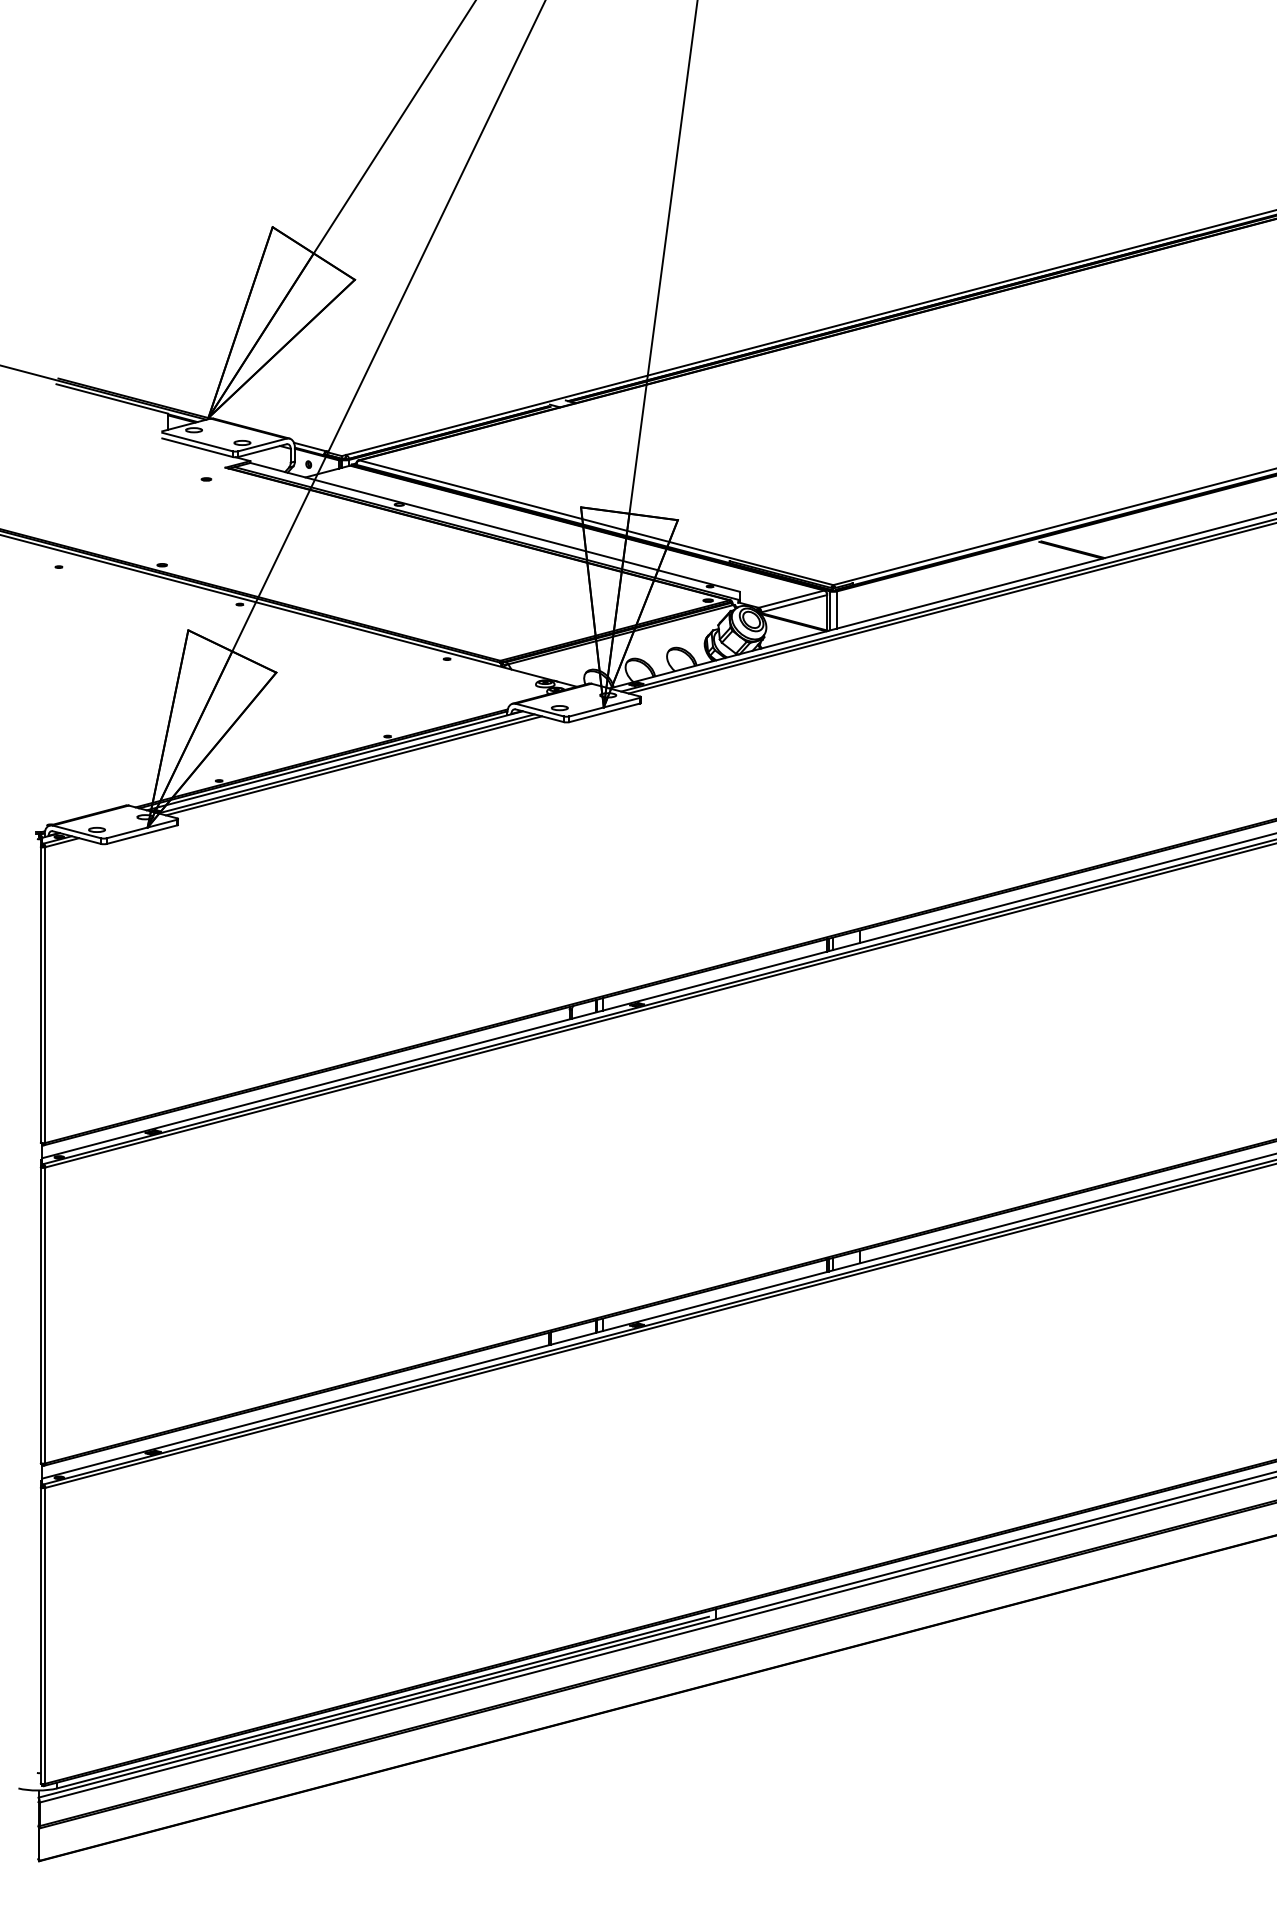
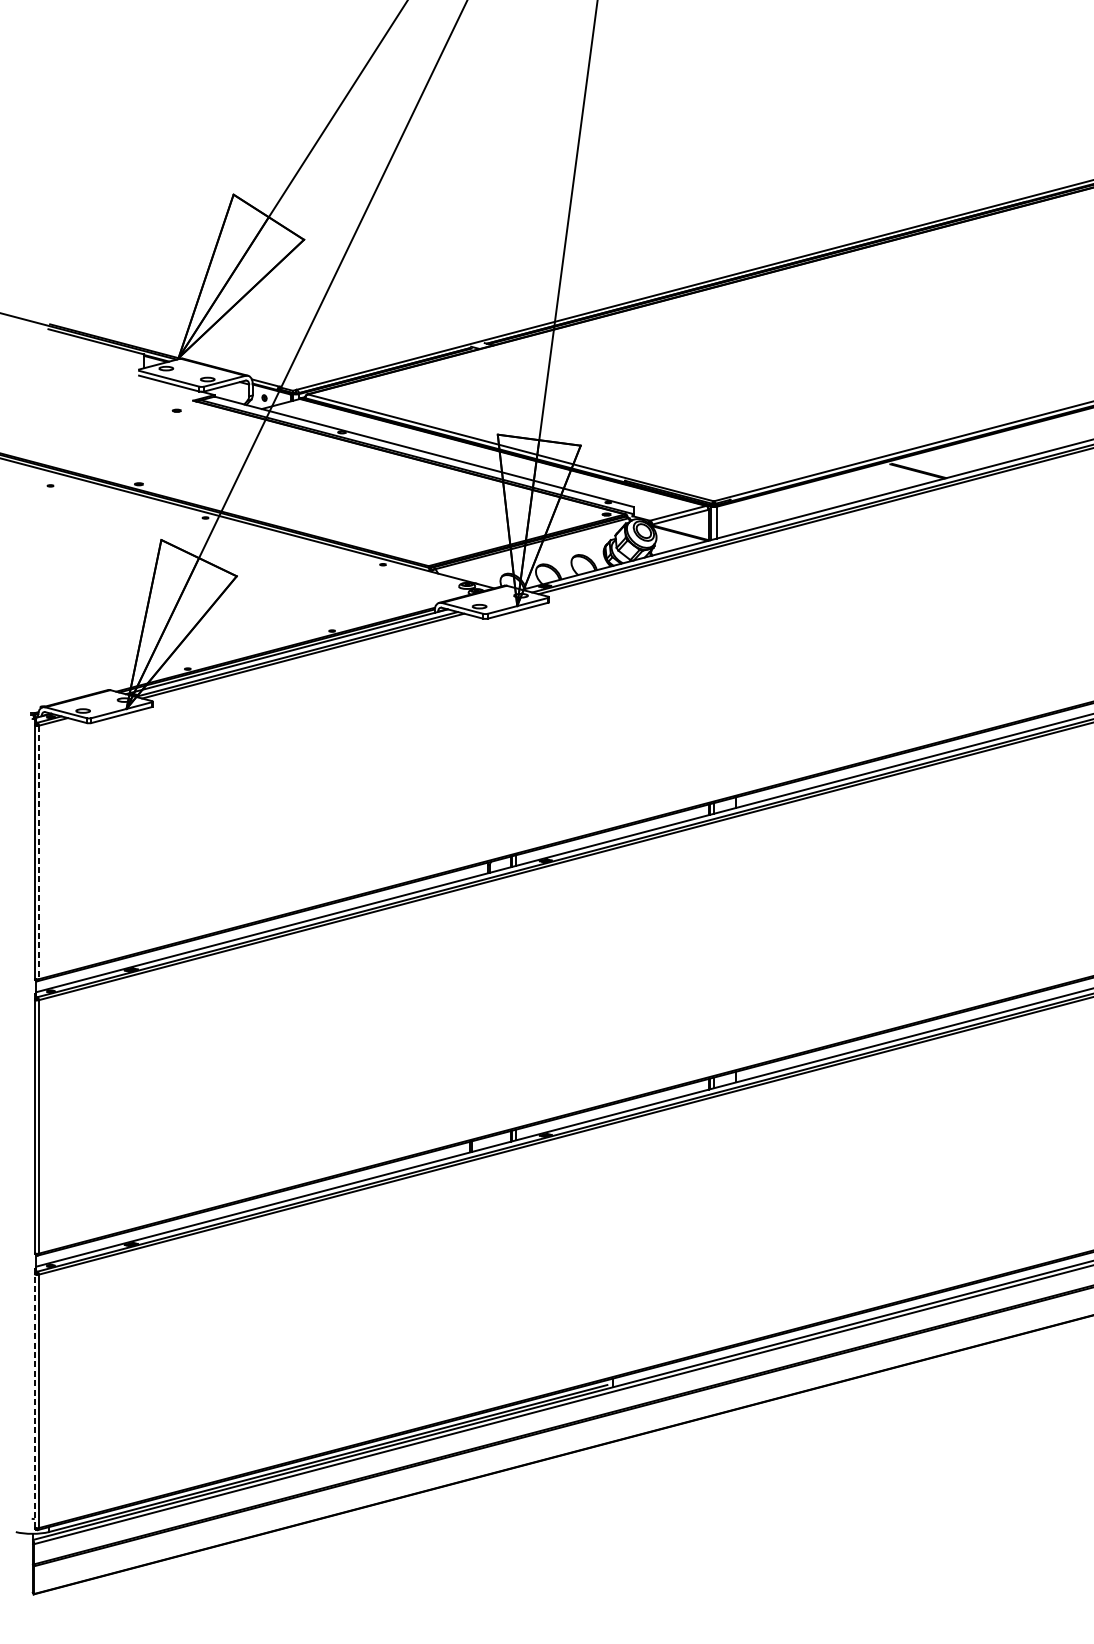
line: (45, 995) -> (39, 852), solid -> dashed
line: (40, 1635) -> (34, 1401), solid -> dashed

